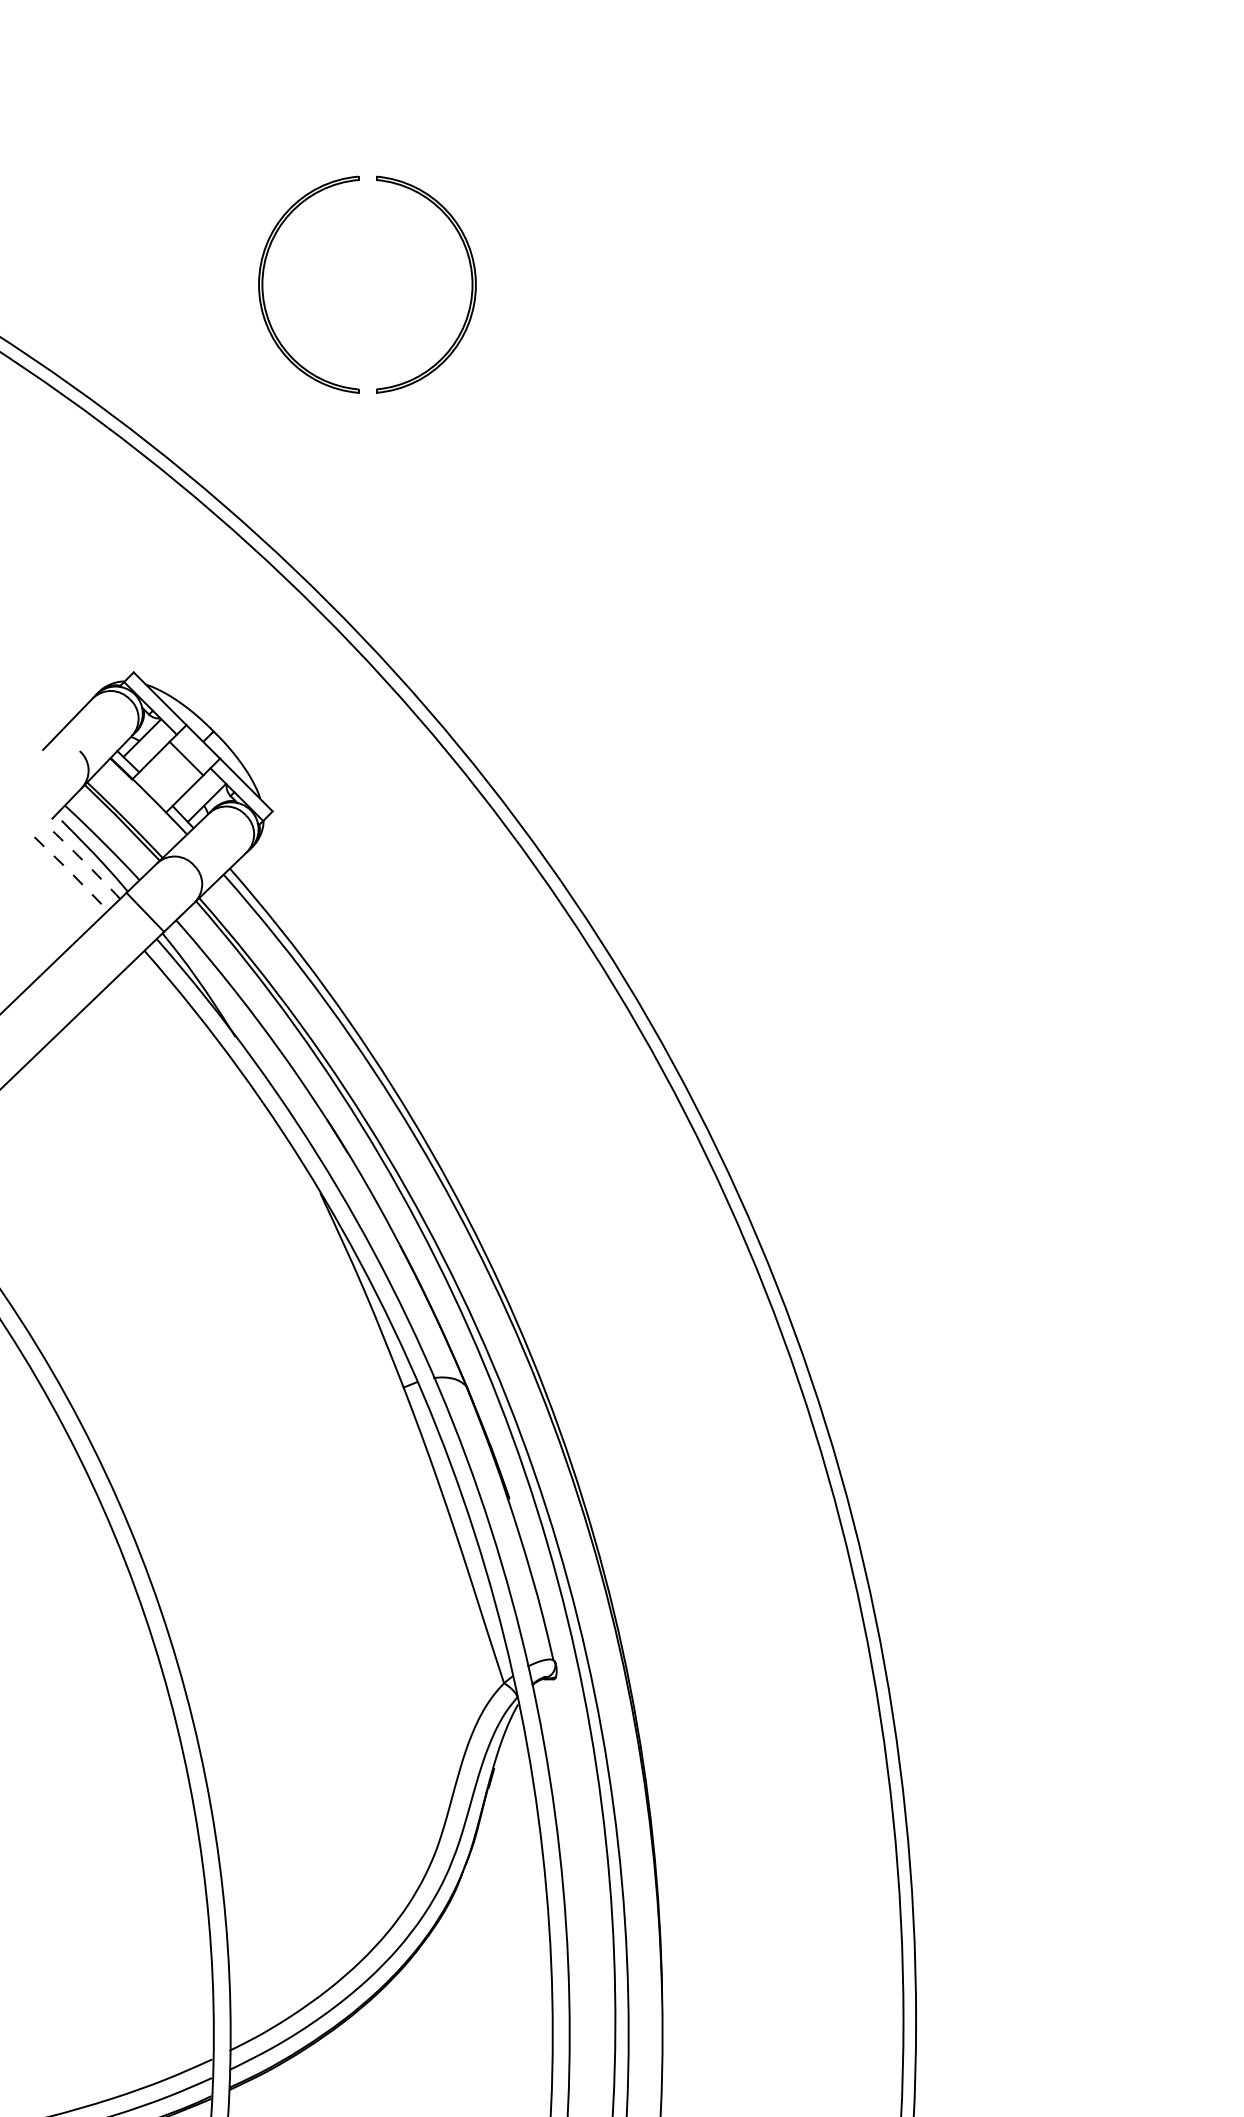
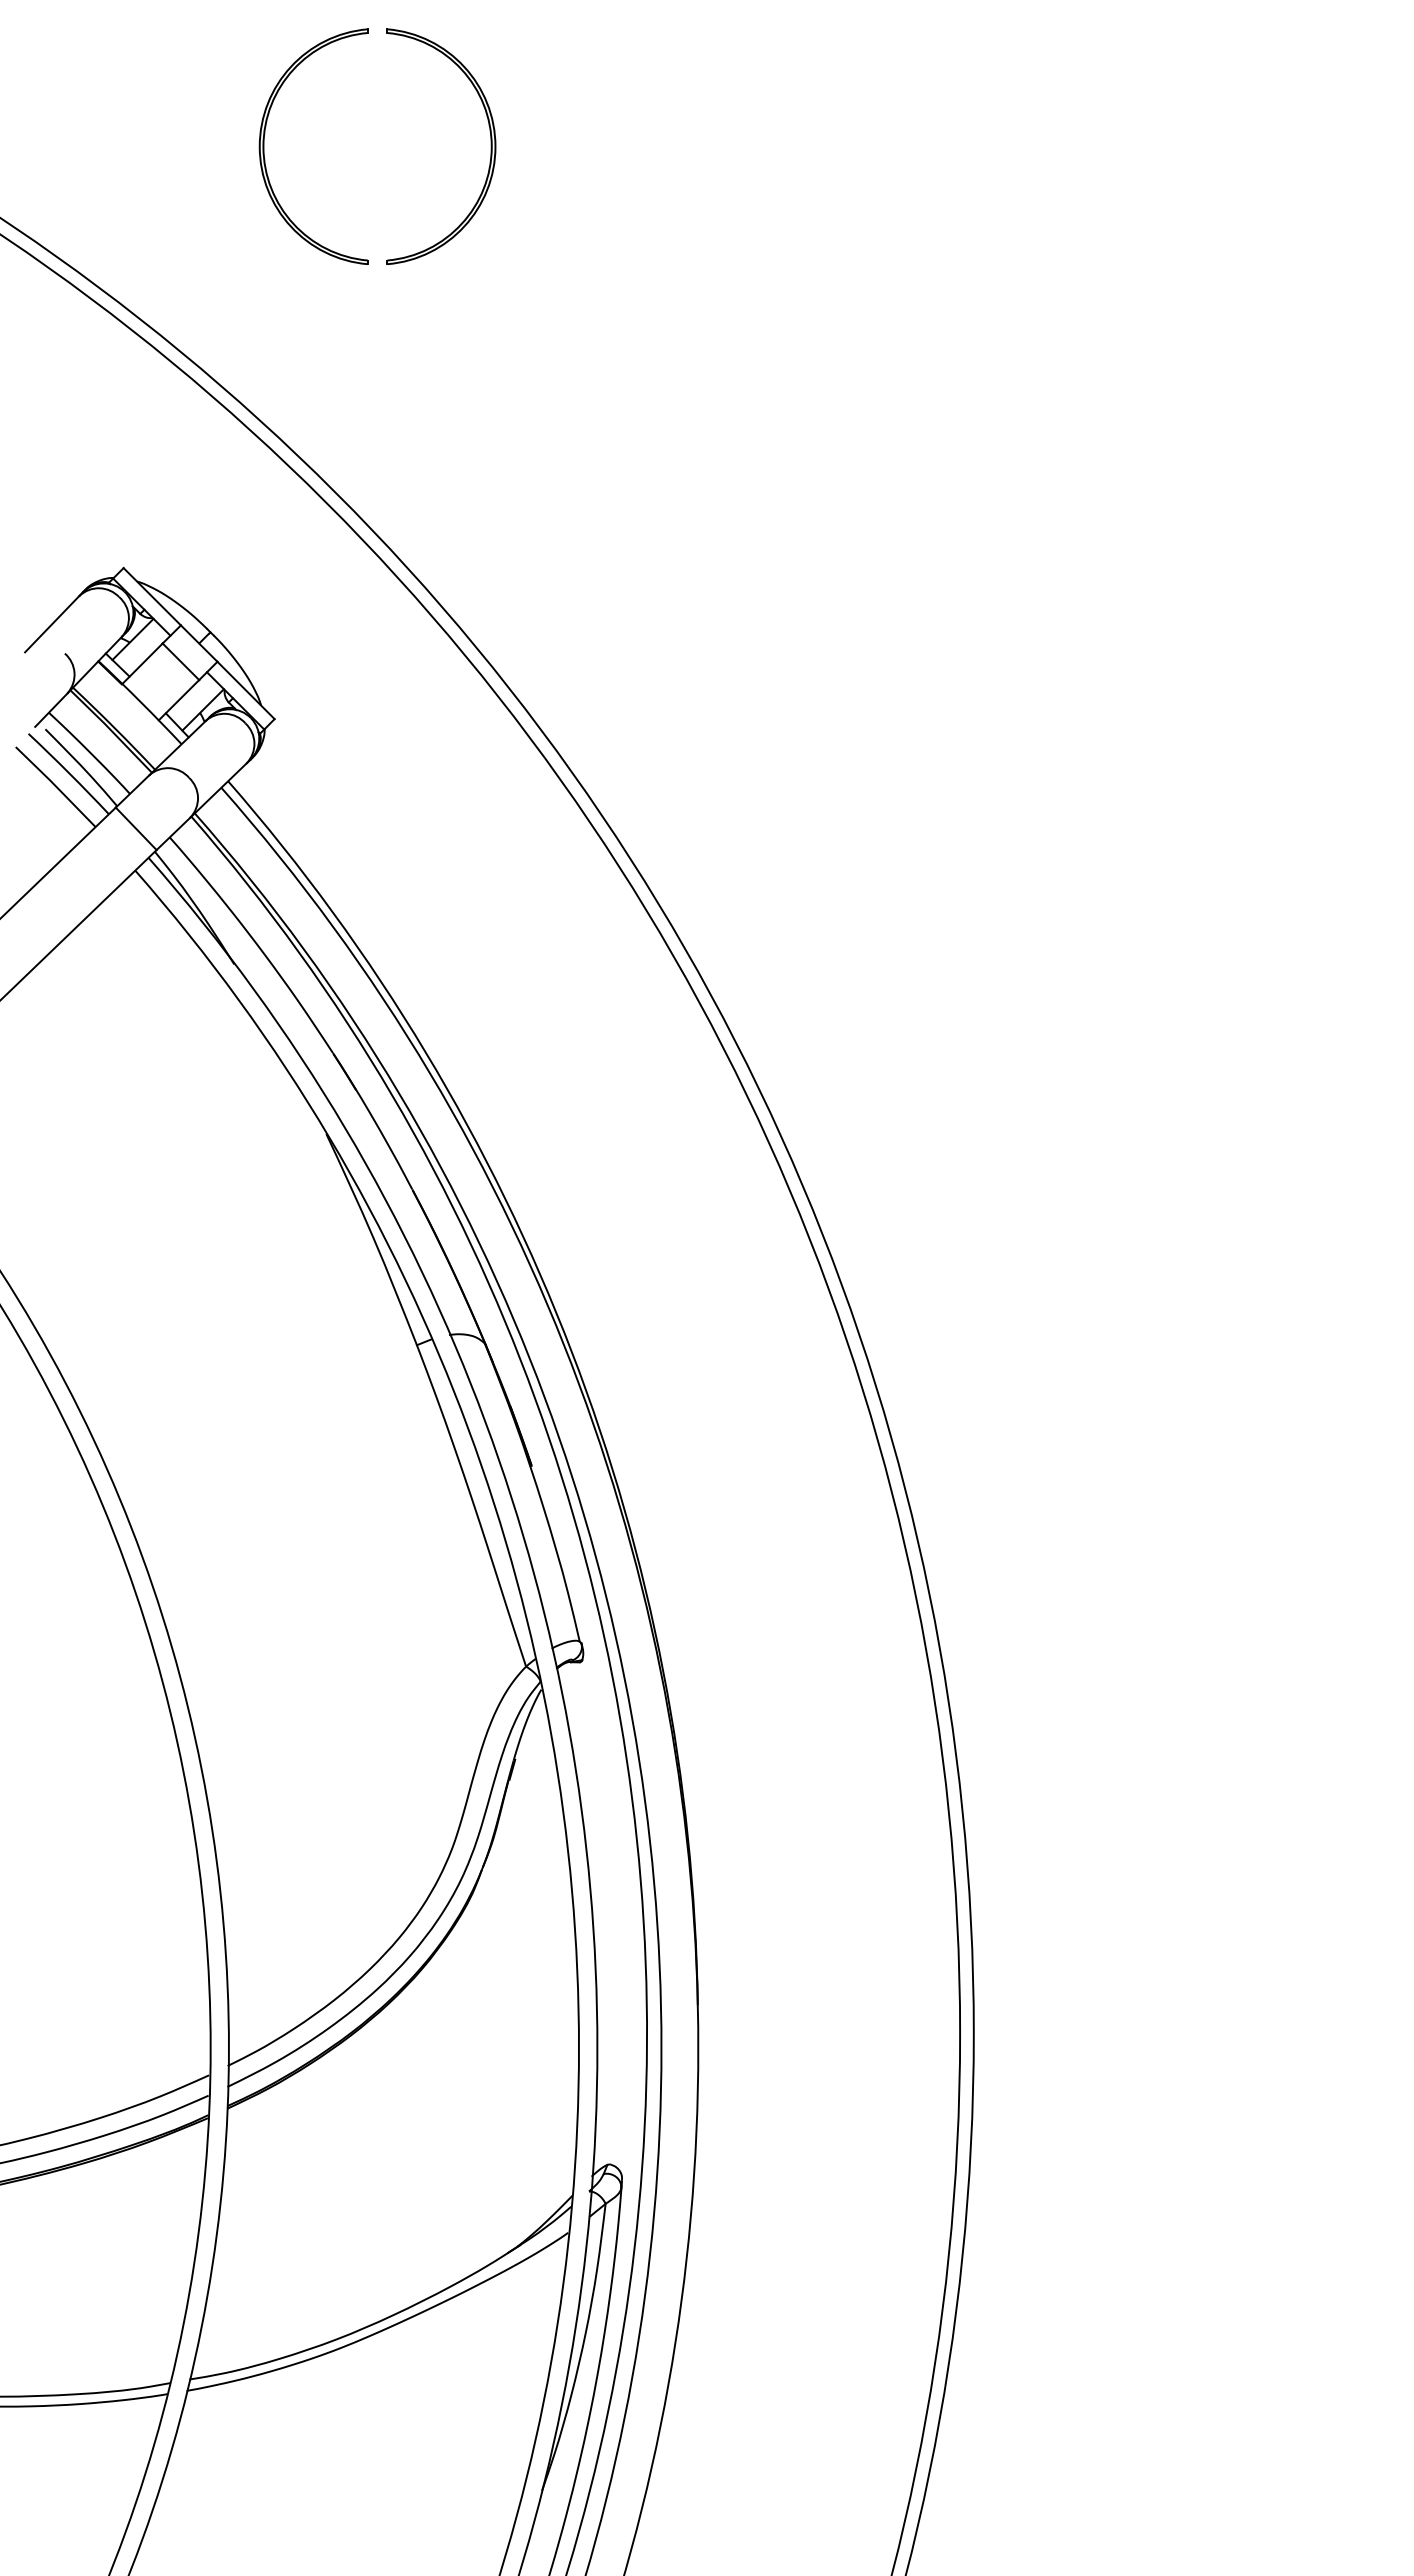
arc: (83, 861) -> (69, 773), dashed -> solid
line: (71, 873) -> (55, 786), dashed -> solid

